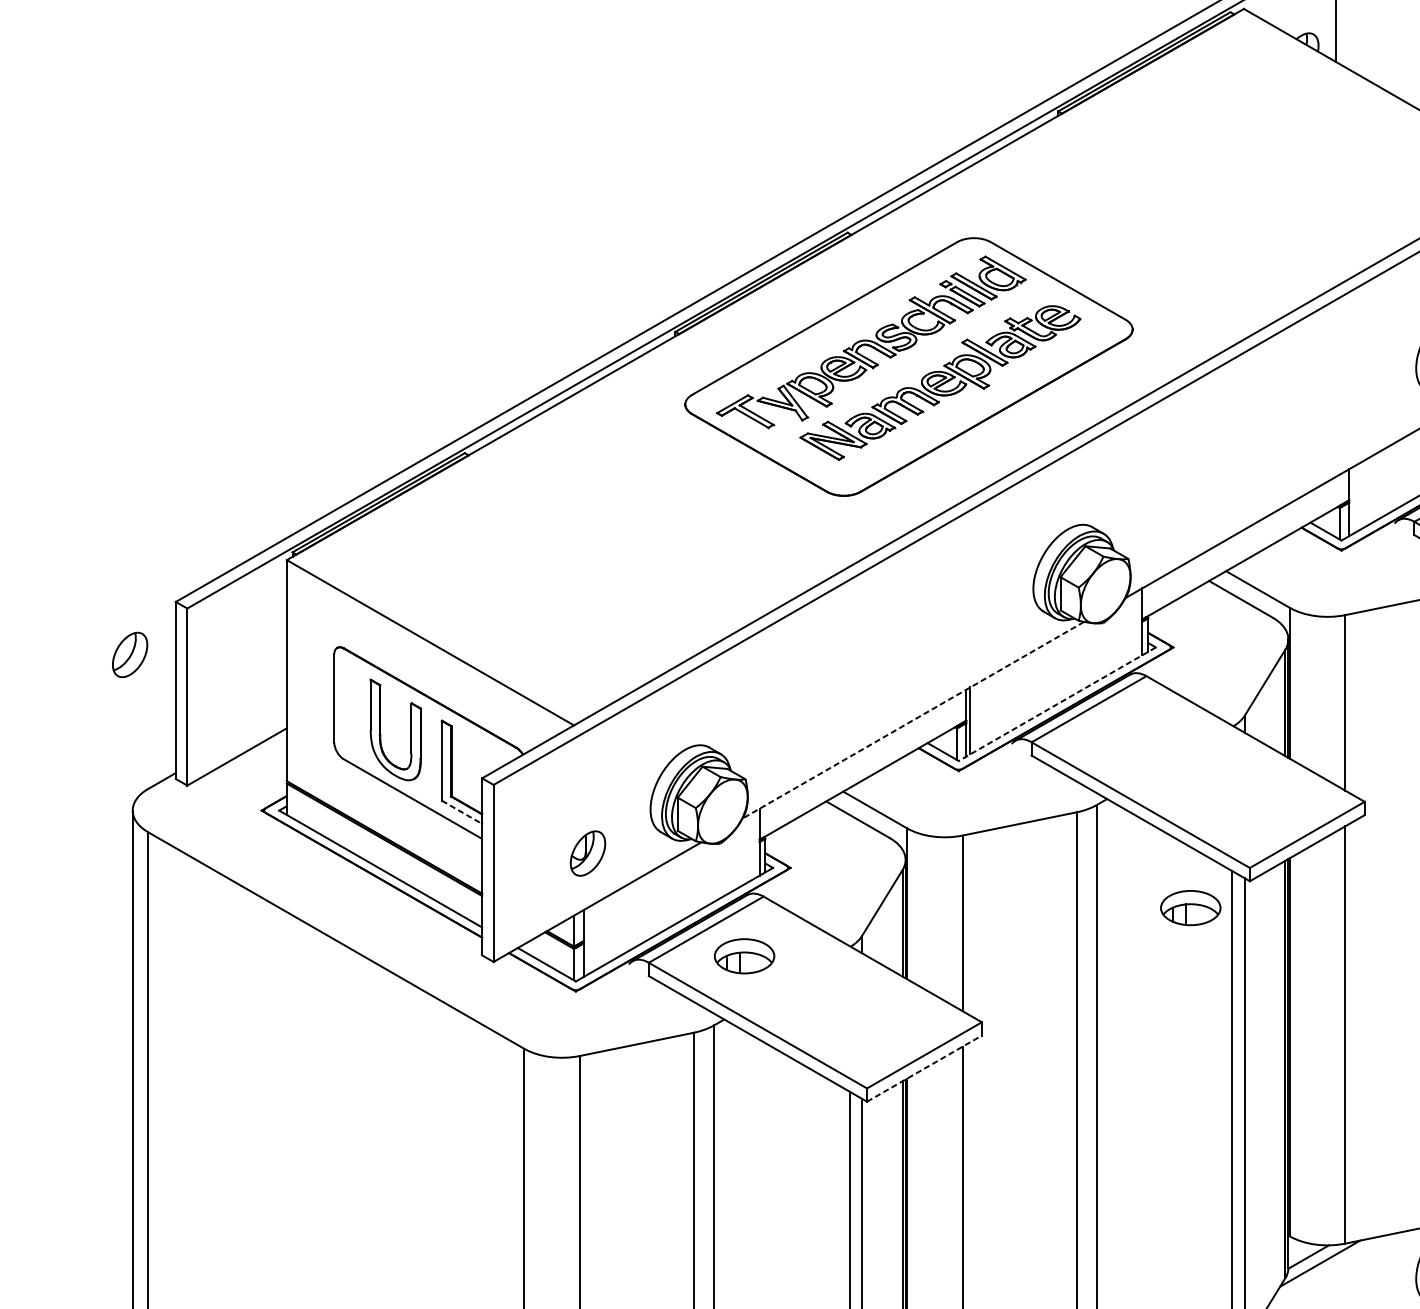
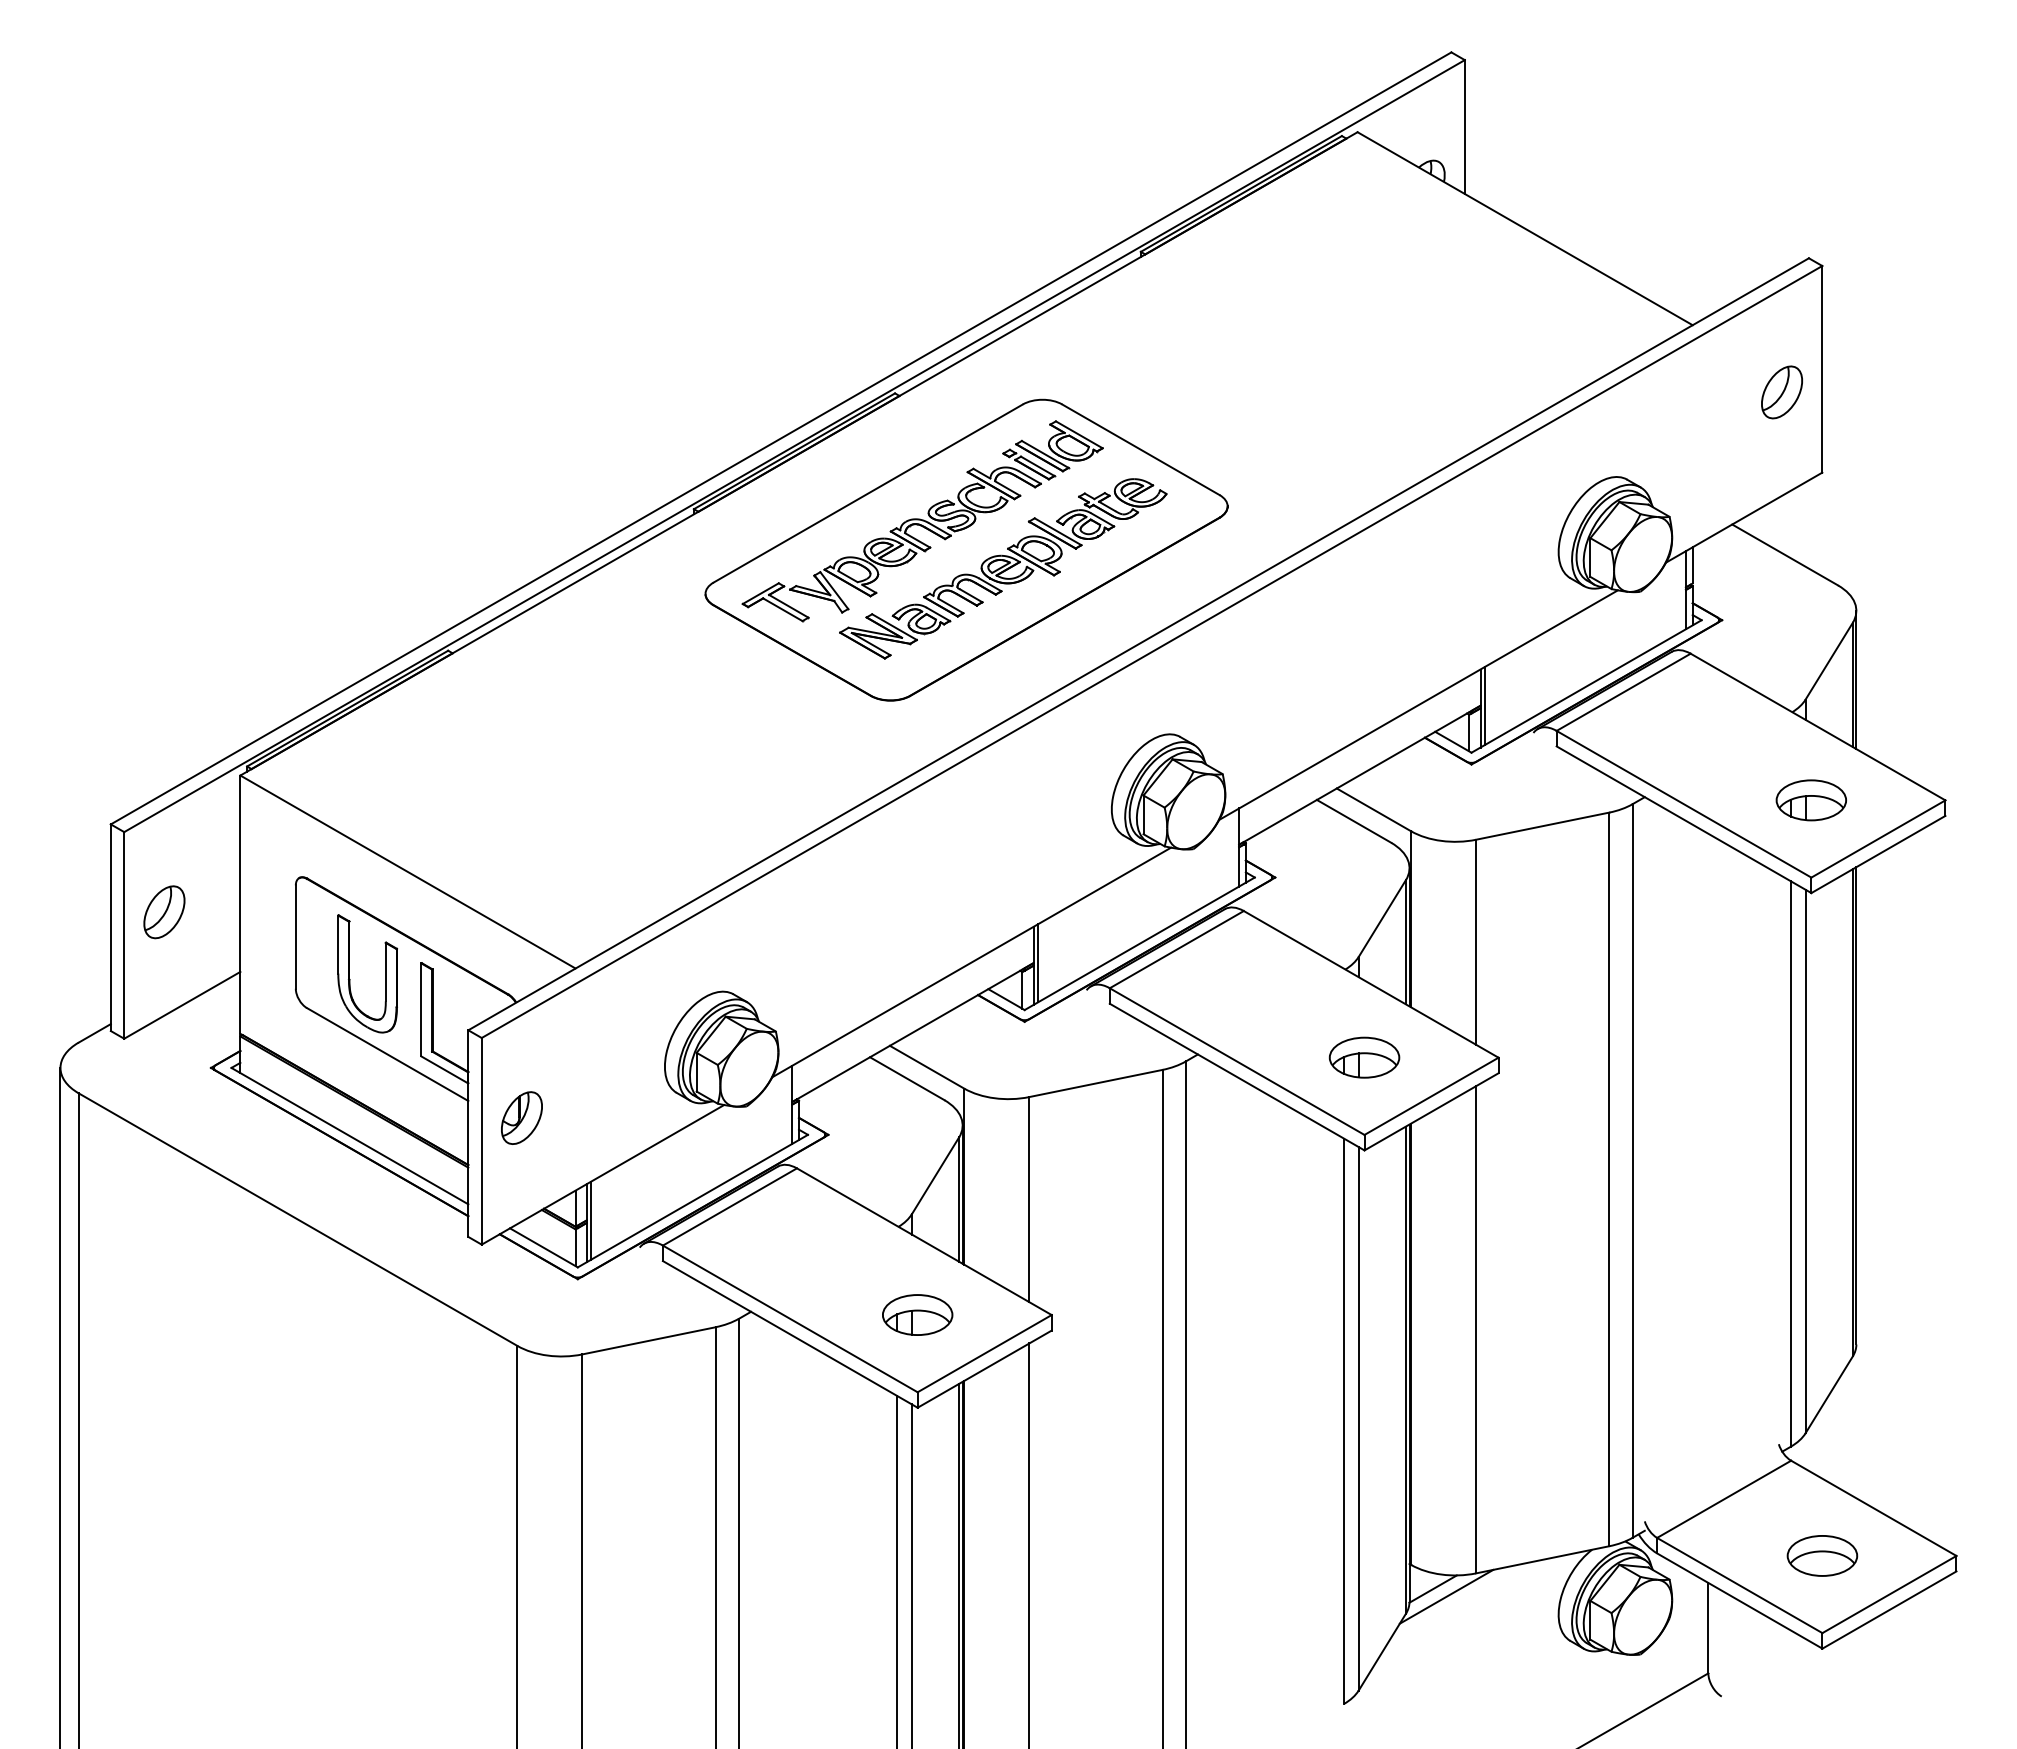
line: (1352, 500) -> (1484, 705), added
part: (130, 655) -> (164, 912), moved
line: (1057, 703) -> (1139, 943), dashed -> solid
line: (913, 720) -> (971, 962), dashed -> solid
line: (461, 811) -> (444, 1069), dashed -> solid
part: (587, 853) -> (521, 1117), moved
part: (1190, 907) -> (1364, 1057), moved
line: (587, 941) -> (591, 1220), added
part: (744, 955) -> (917, 1314), moved
line: (925, 1068) -> (985, 1368), dashed -> solid

